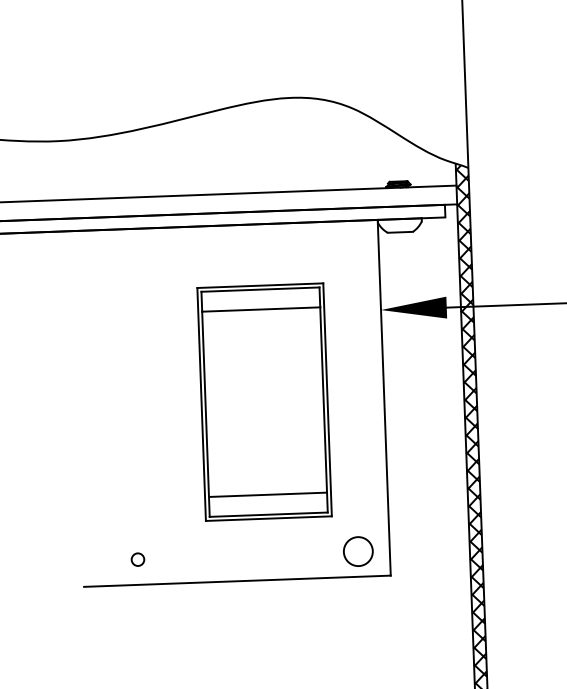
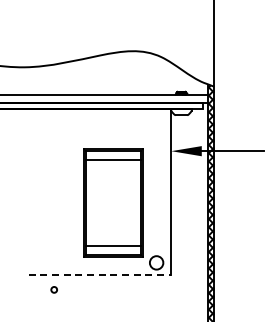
part: (264, 401) -> (113, 202), moved
circle: (136, 558) -> (53, 289), moved
line: (238, 581) -> (100, 274), solid -> dashed

